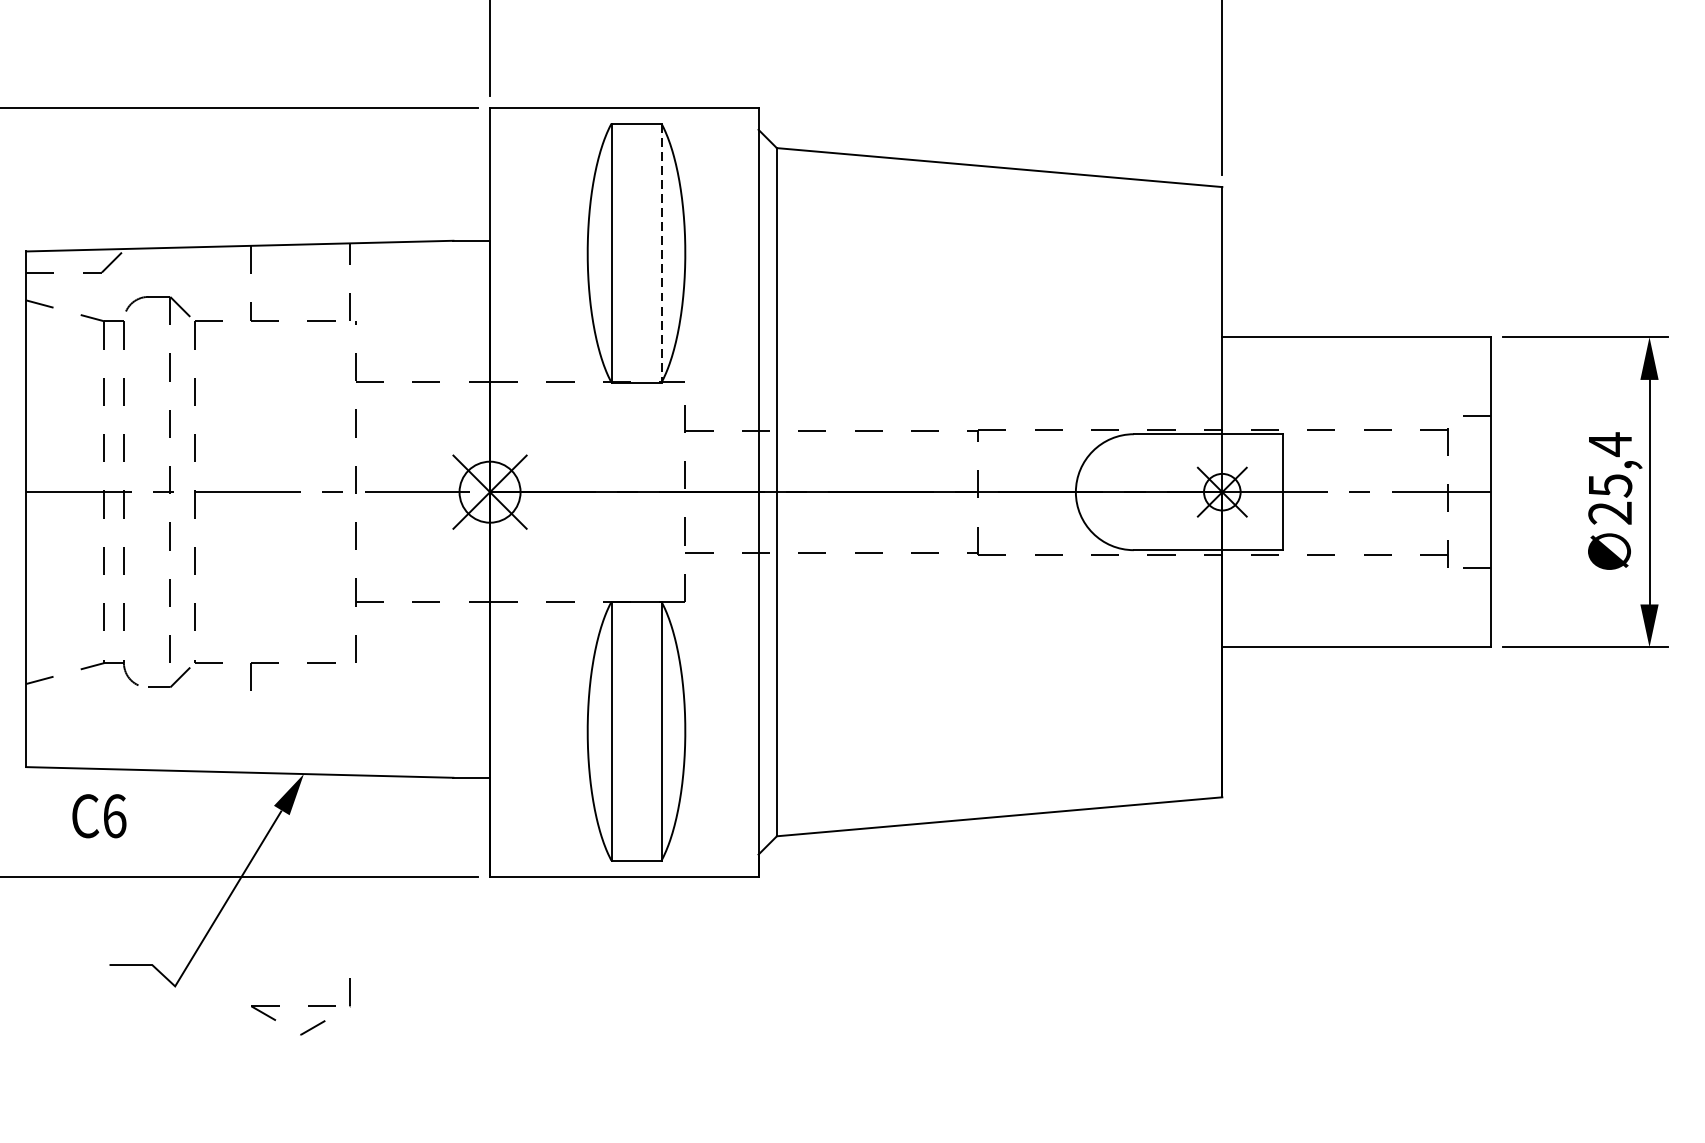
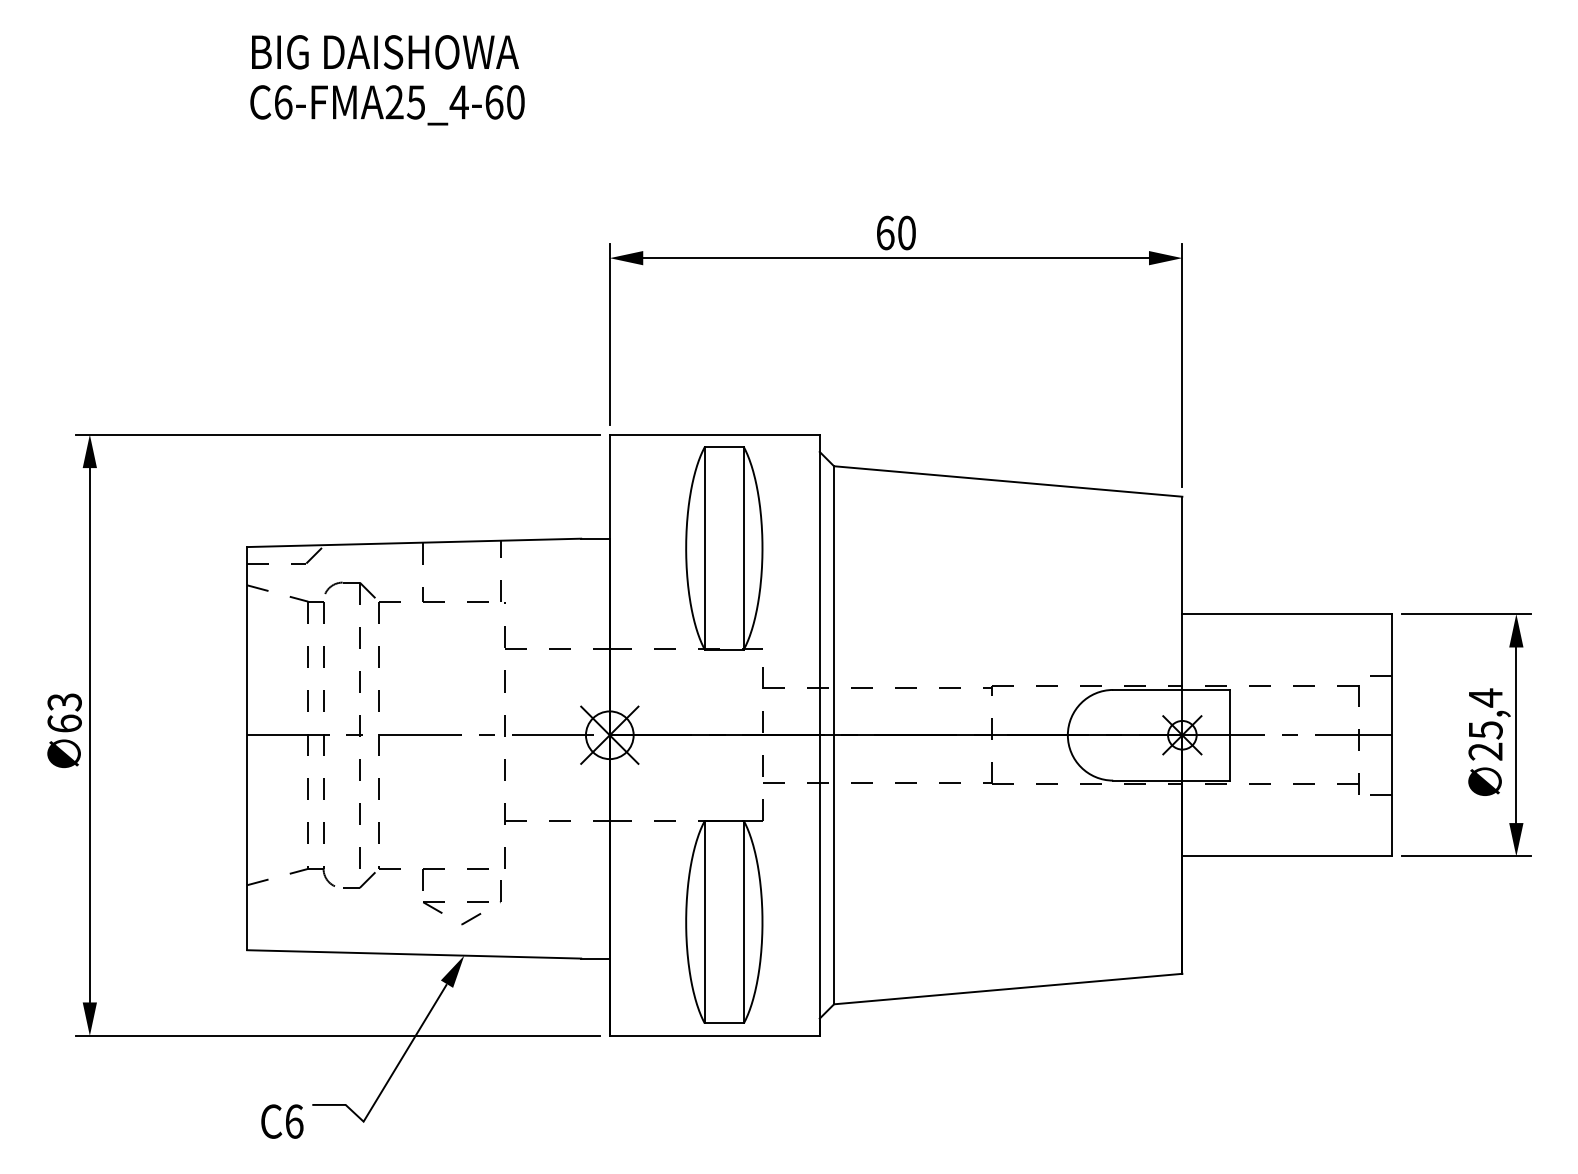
line: (661, 253) -> (743, 548), dashed -> solid
text: (99, 816) -> (282, 1121), moved
part: (301, 1006) -> (462, 902), moved

